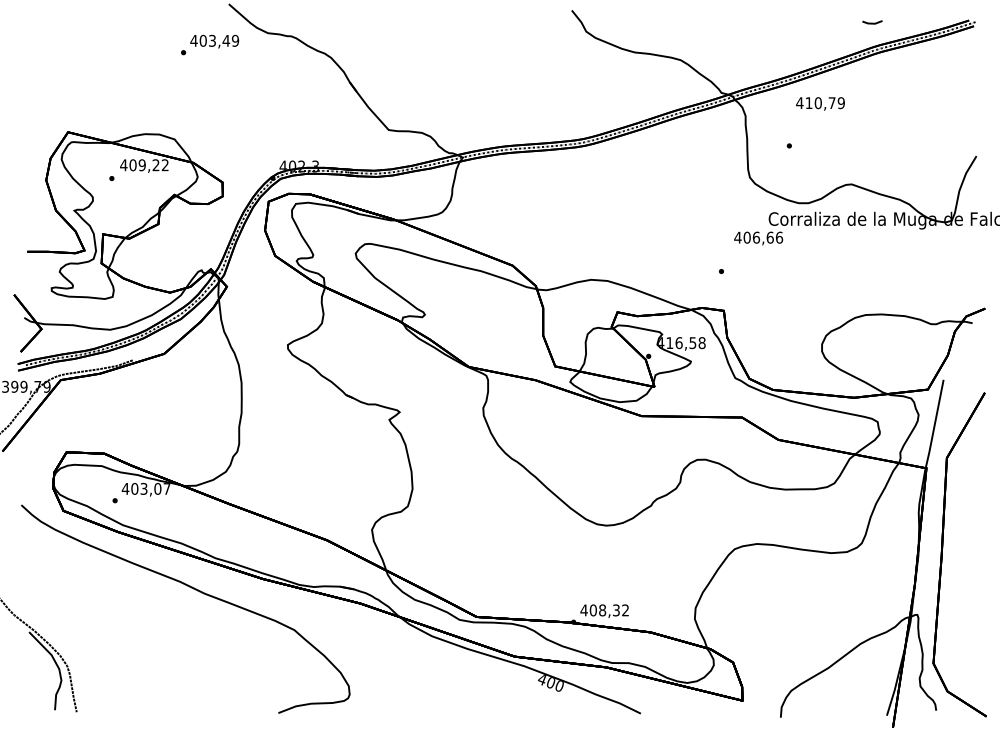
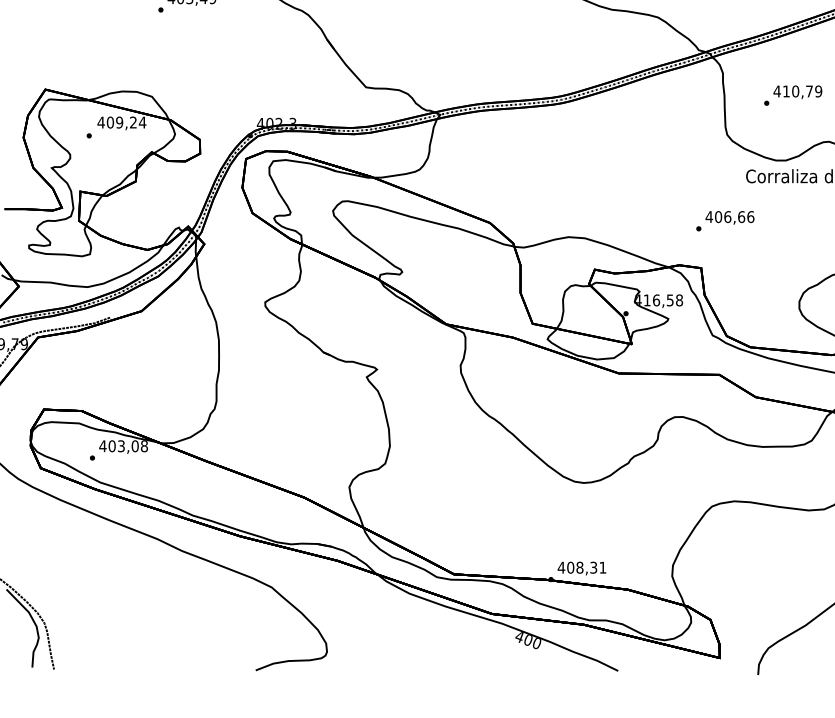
text: (820, 103) -> (797, 91), moved
text: (165, 165) -> (142, 122), 409,22 -> 409,24
text: (758, 238) -> (729, 217), moved
text: (166, 488) -> (143, 445), 403,07 -> 403,08
text: (625, 610) -> (602, 567), 408,32 -> 408,31

